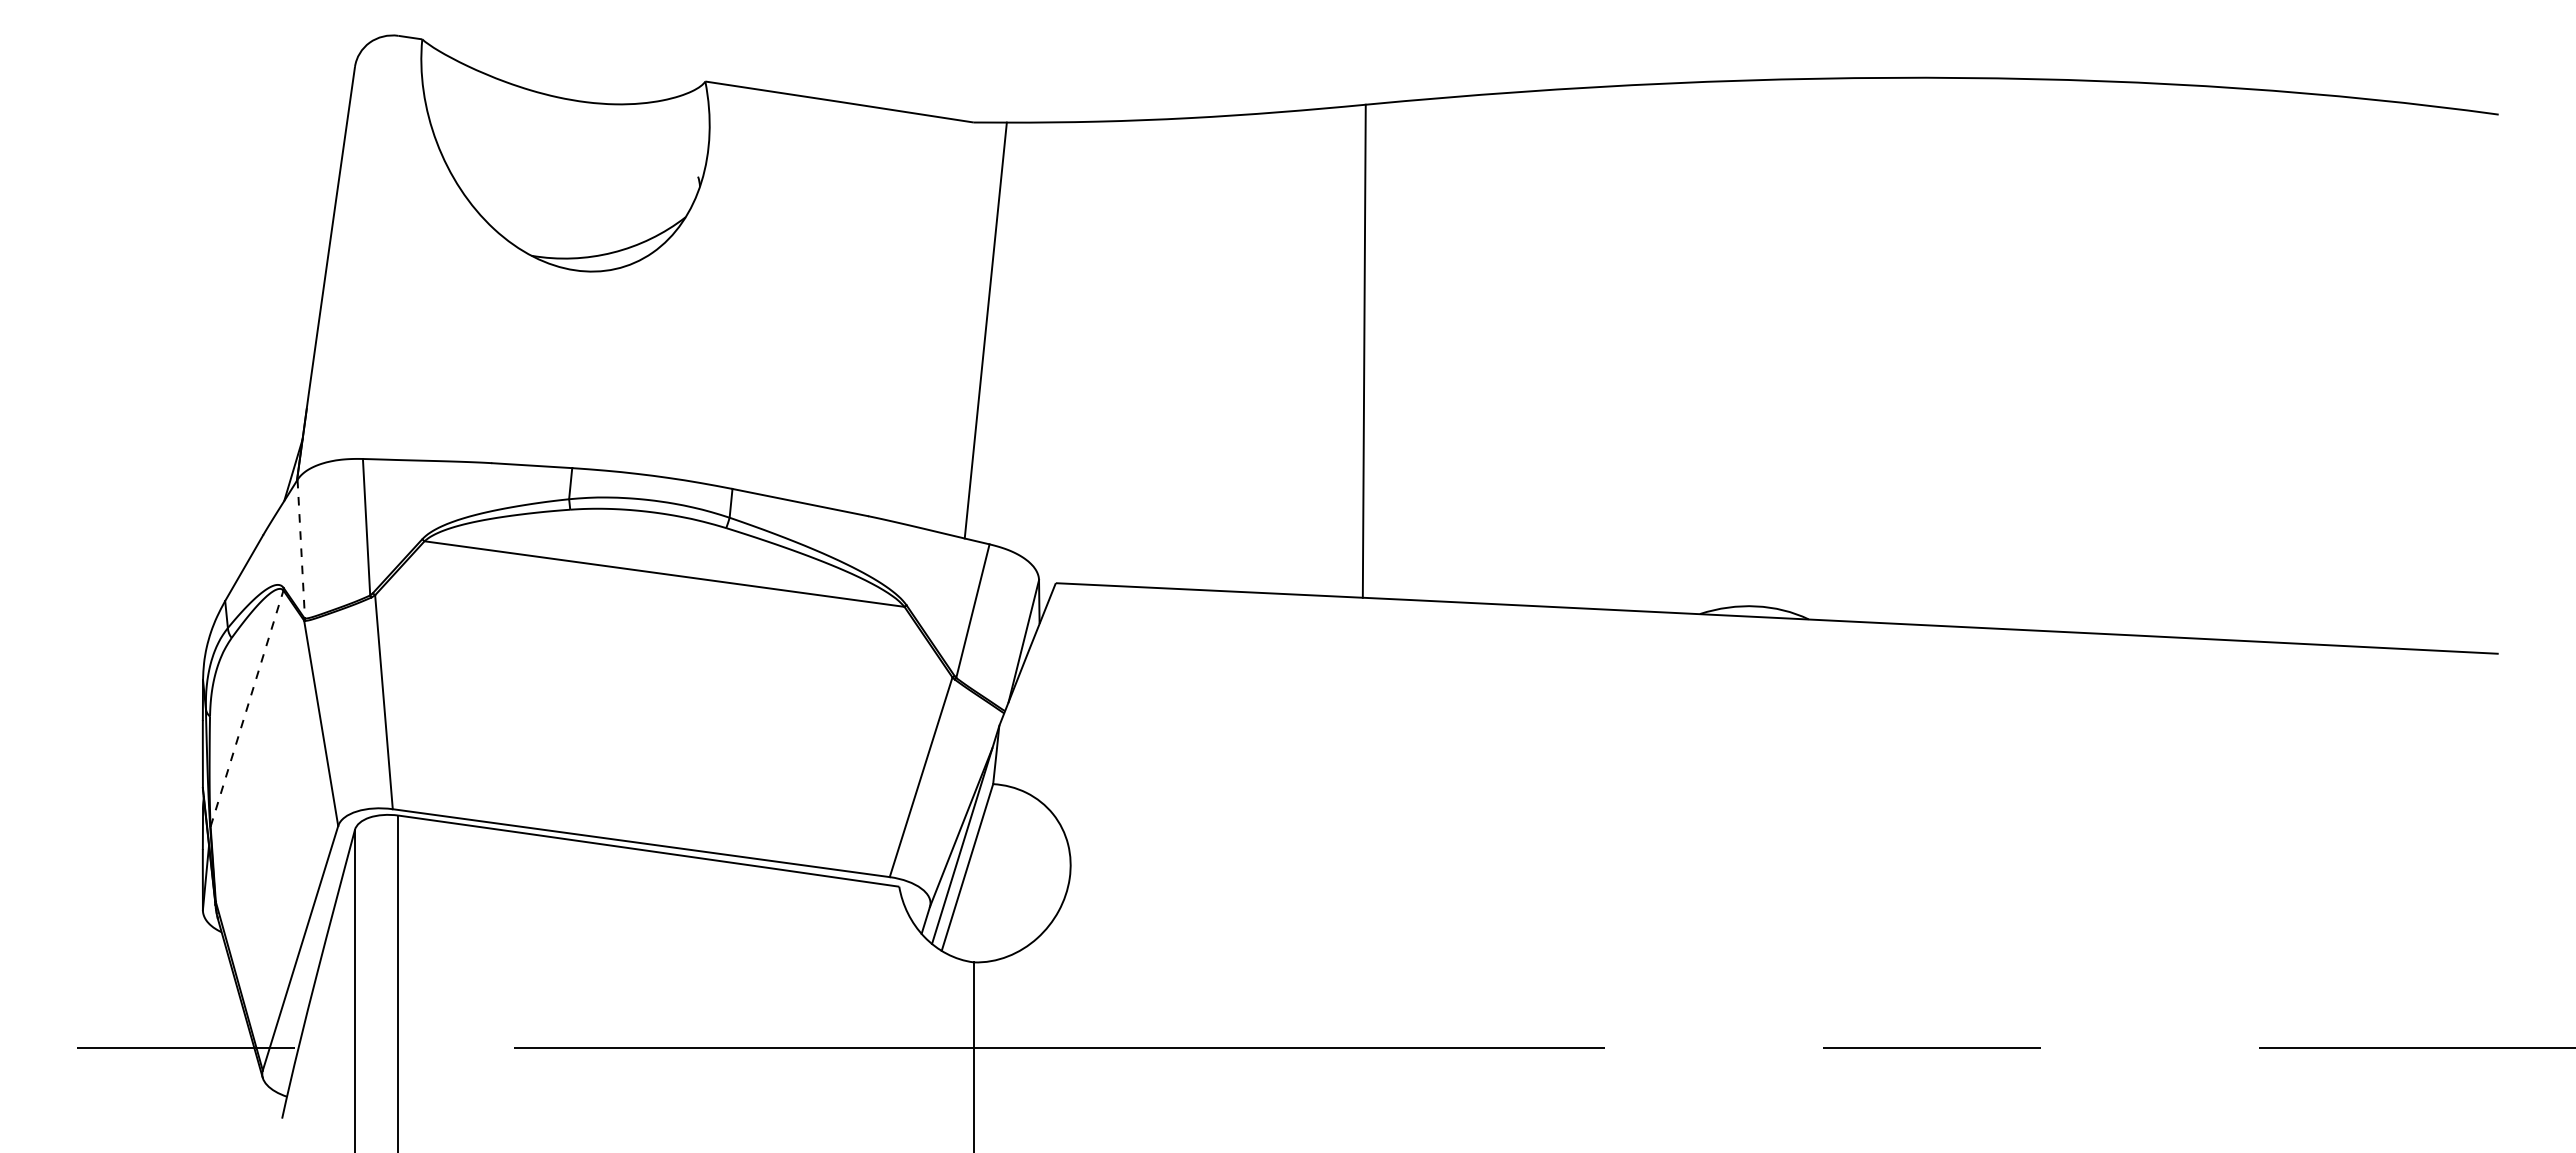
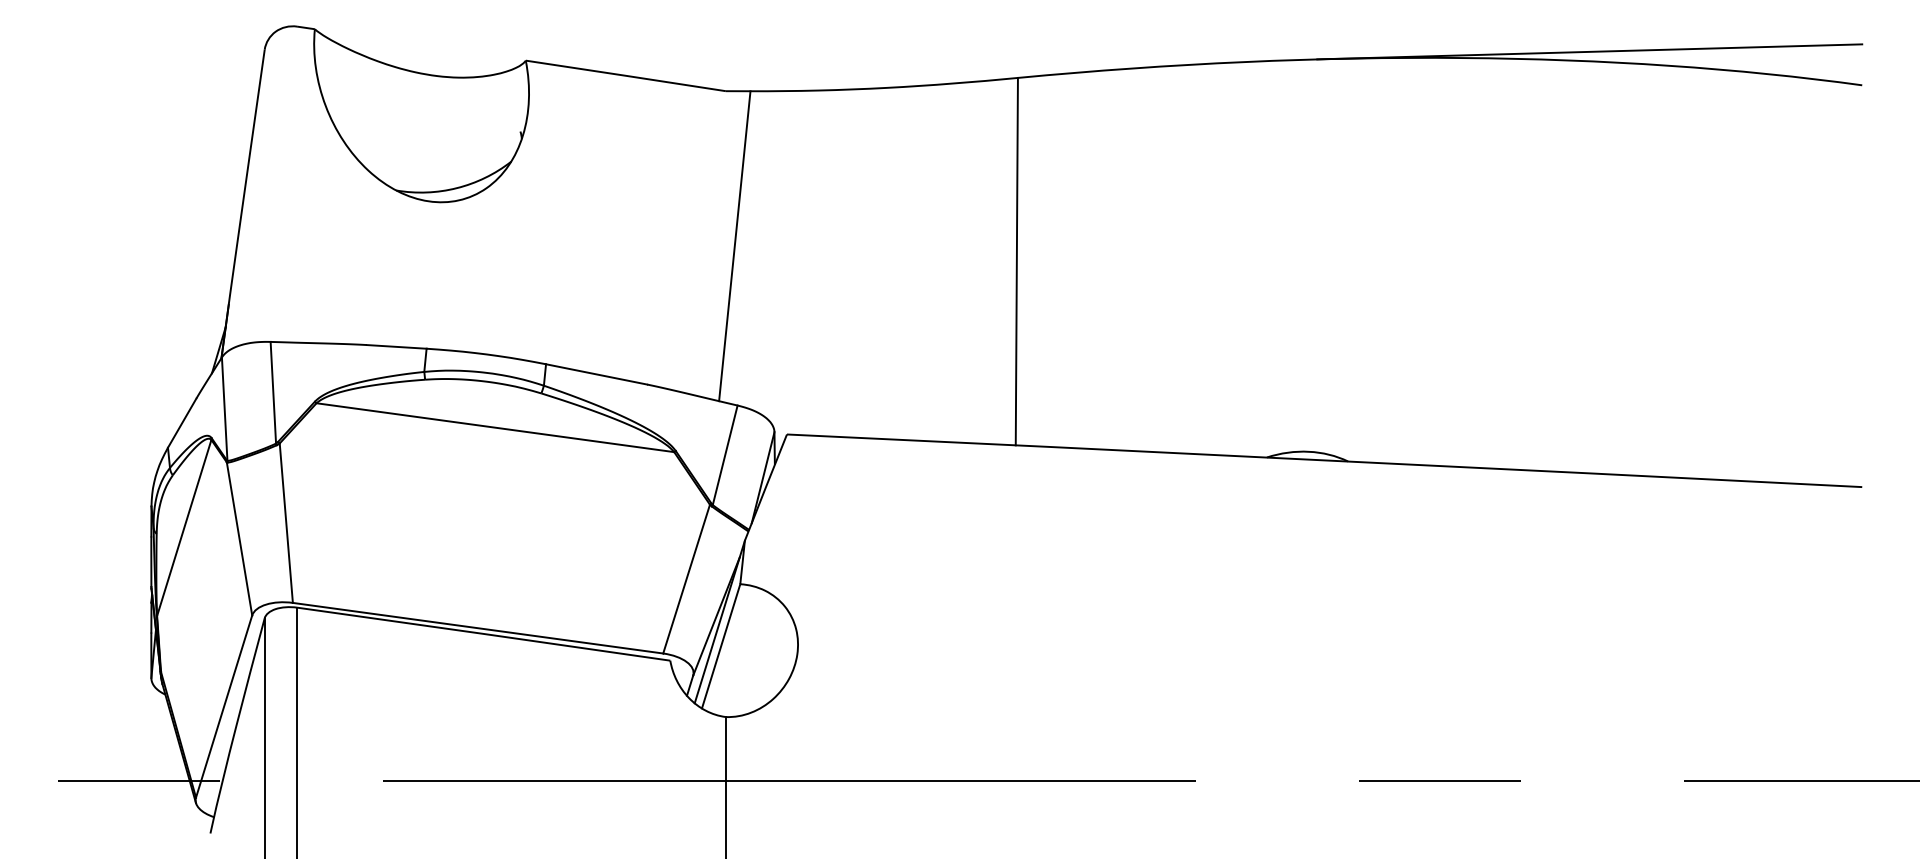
line: (2132, 69) -> (1589, 51), added
line: (301, 549) -> (224, 409), dashed -> solid
line: (247, 708) -> (184, 527), dashed -> solid

